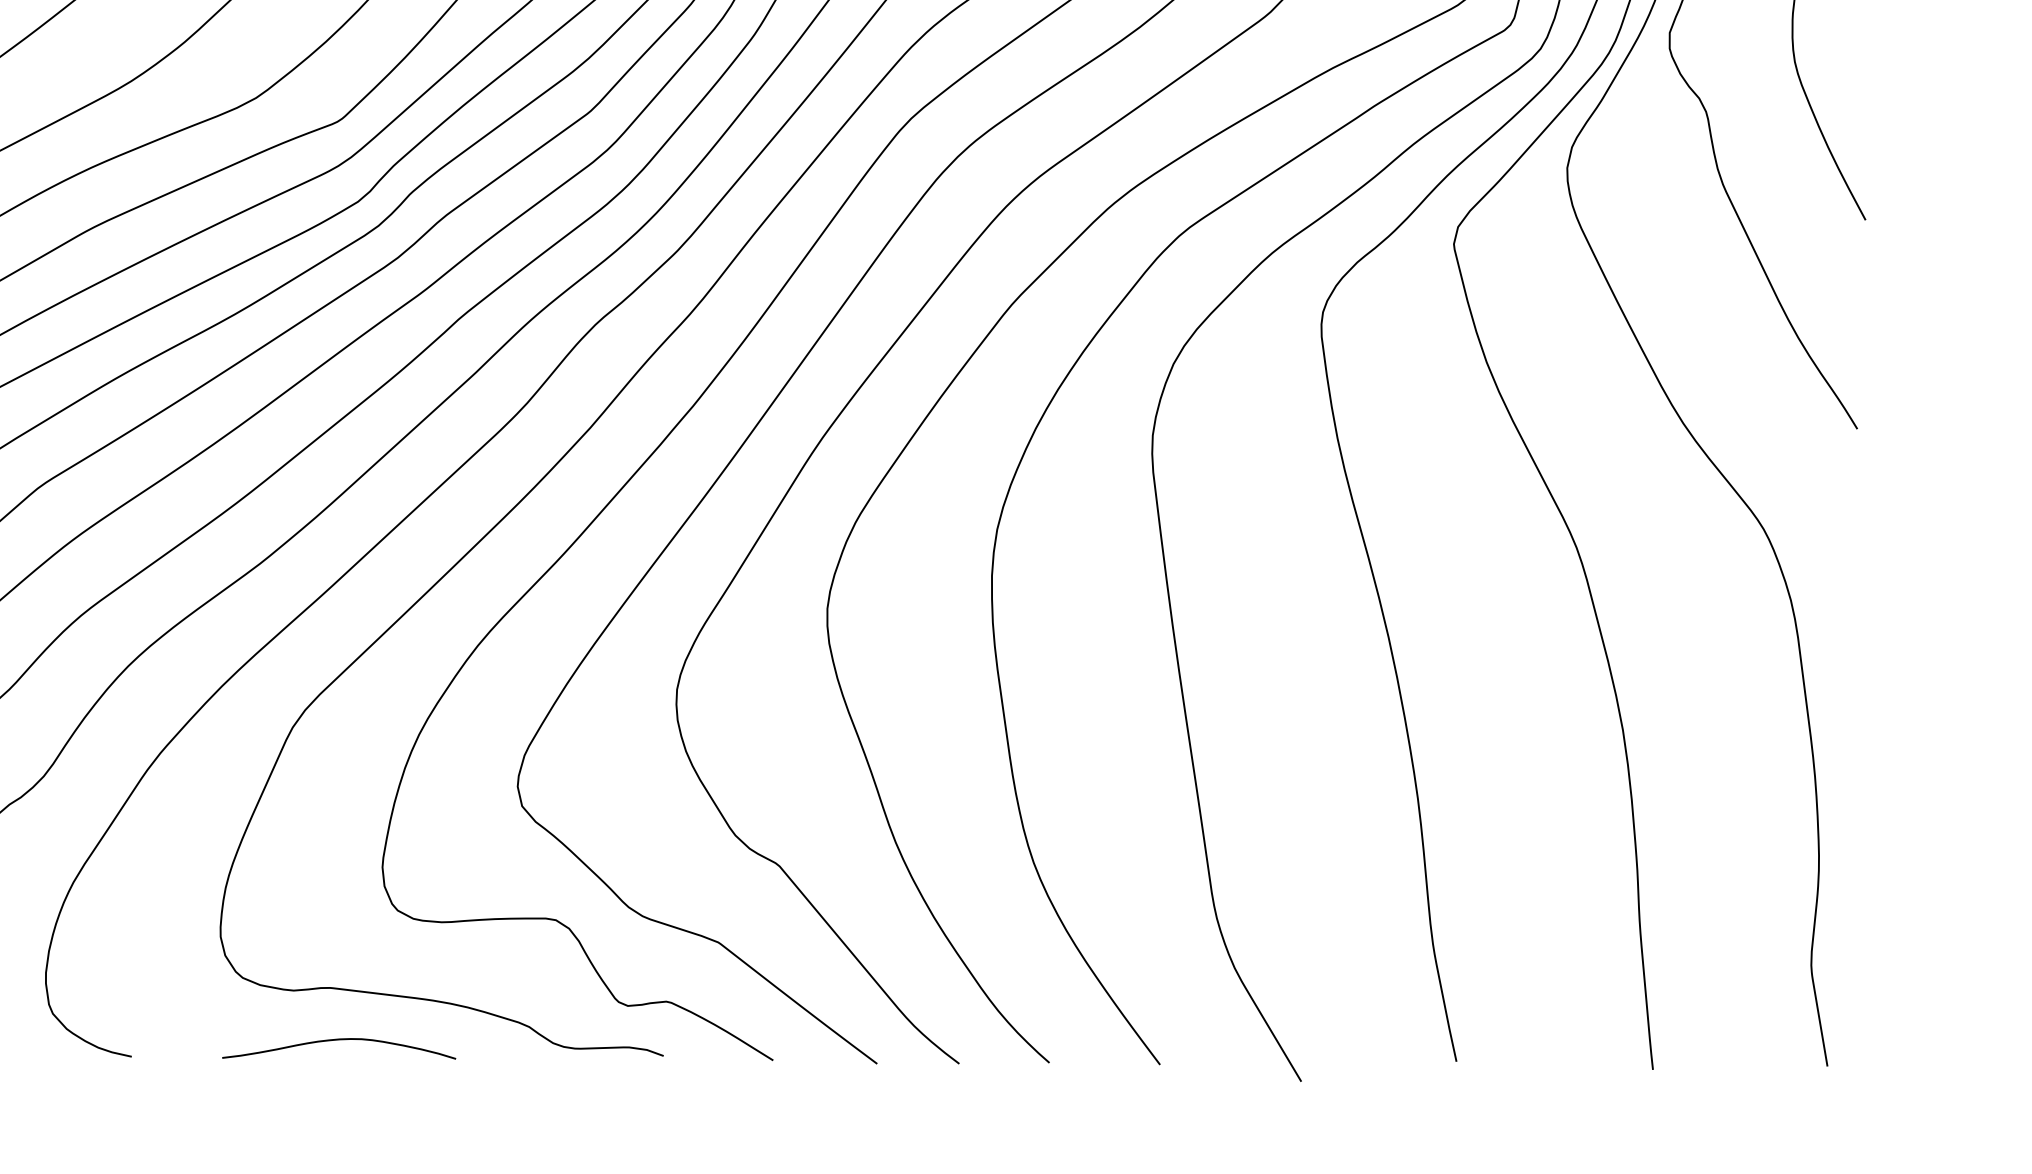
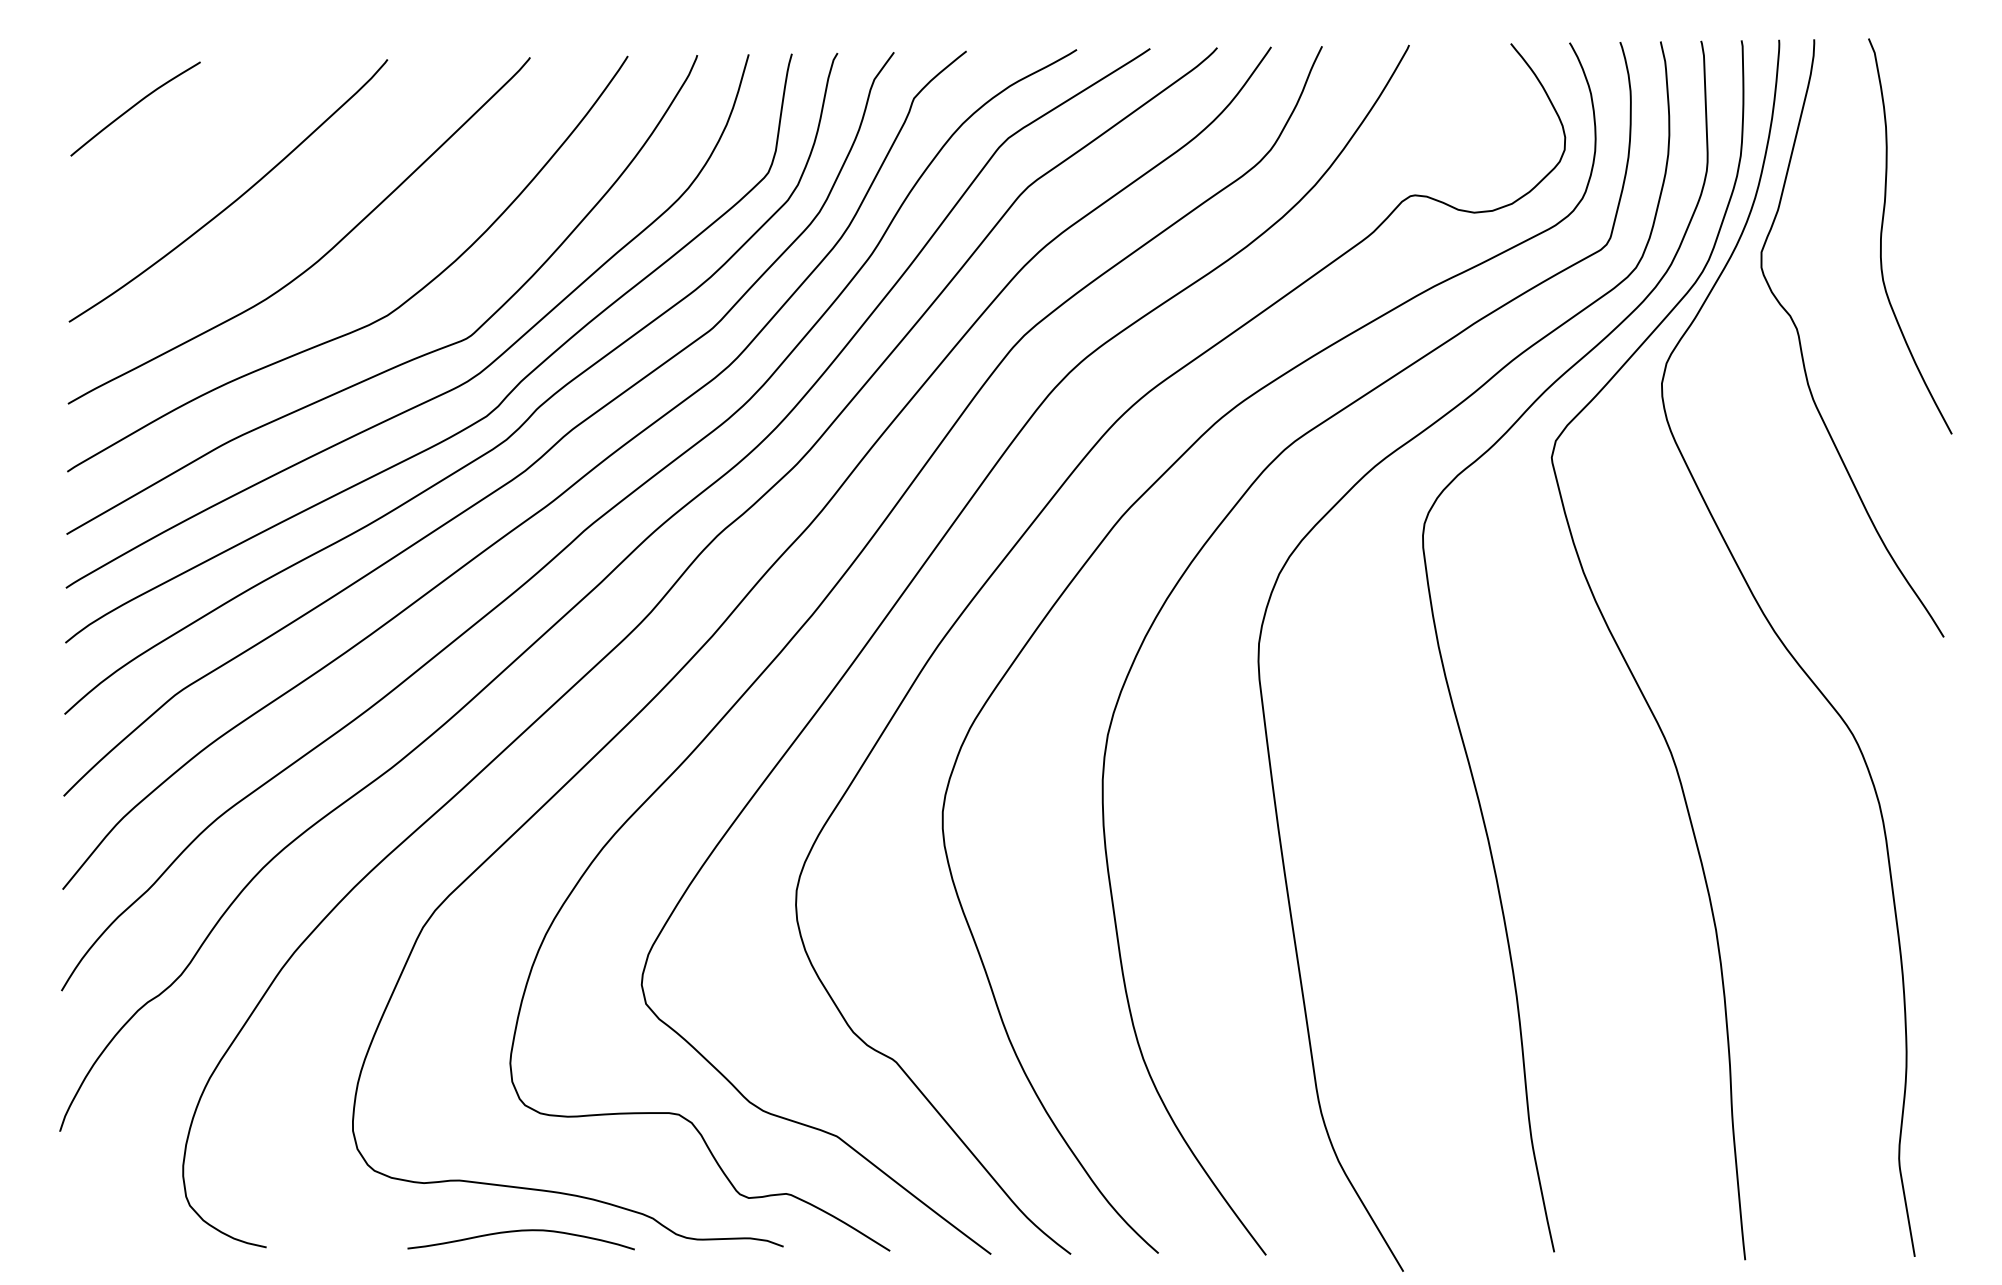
curve: (338, 1040) -> (520, 1231), moved

